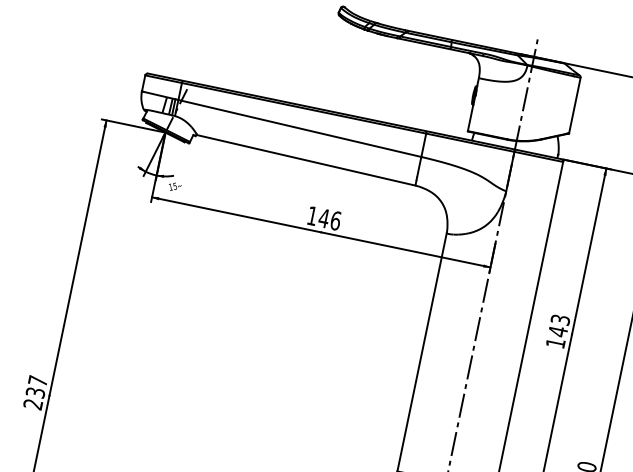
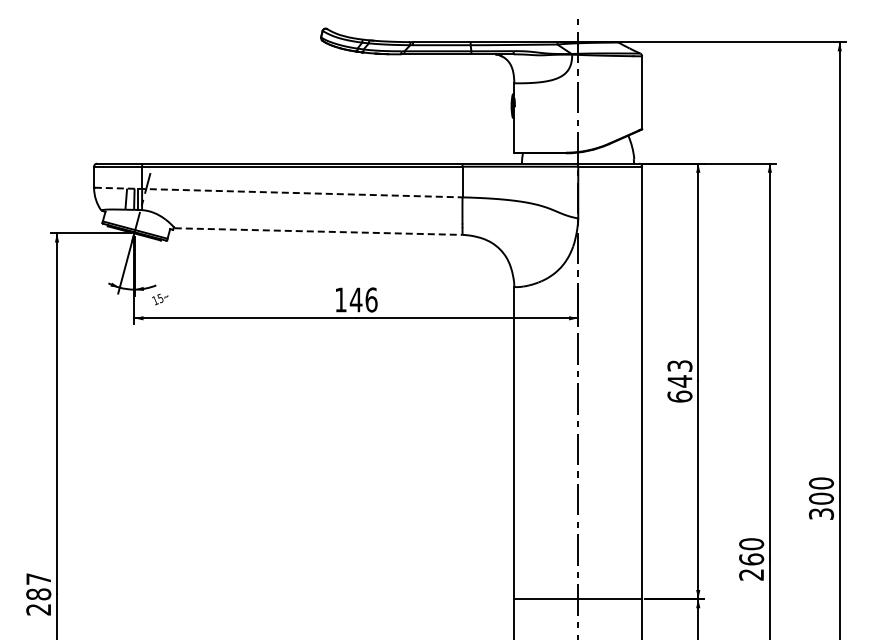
line: (281, 124) -> (278, 192), solid -> dashed
line: (306, 160) -> (318, 231), solid -> dashed
text: (555, 343) -> (679, 396), 143 -> 643
text: (35, 392) -> (38, 594), 237 -> 287

